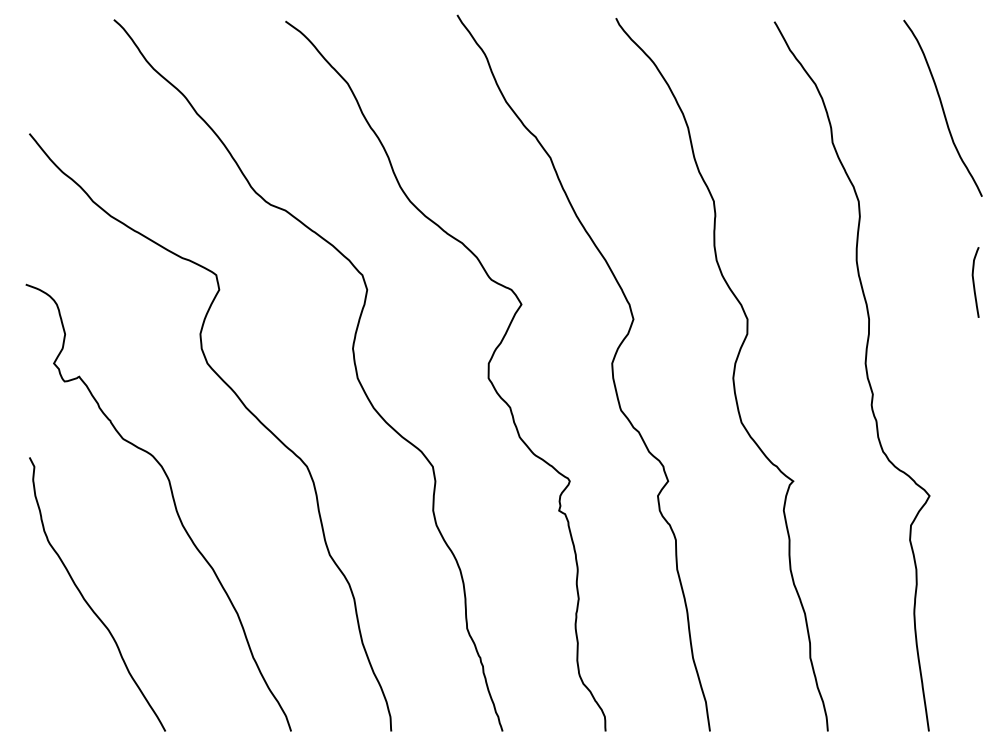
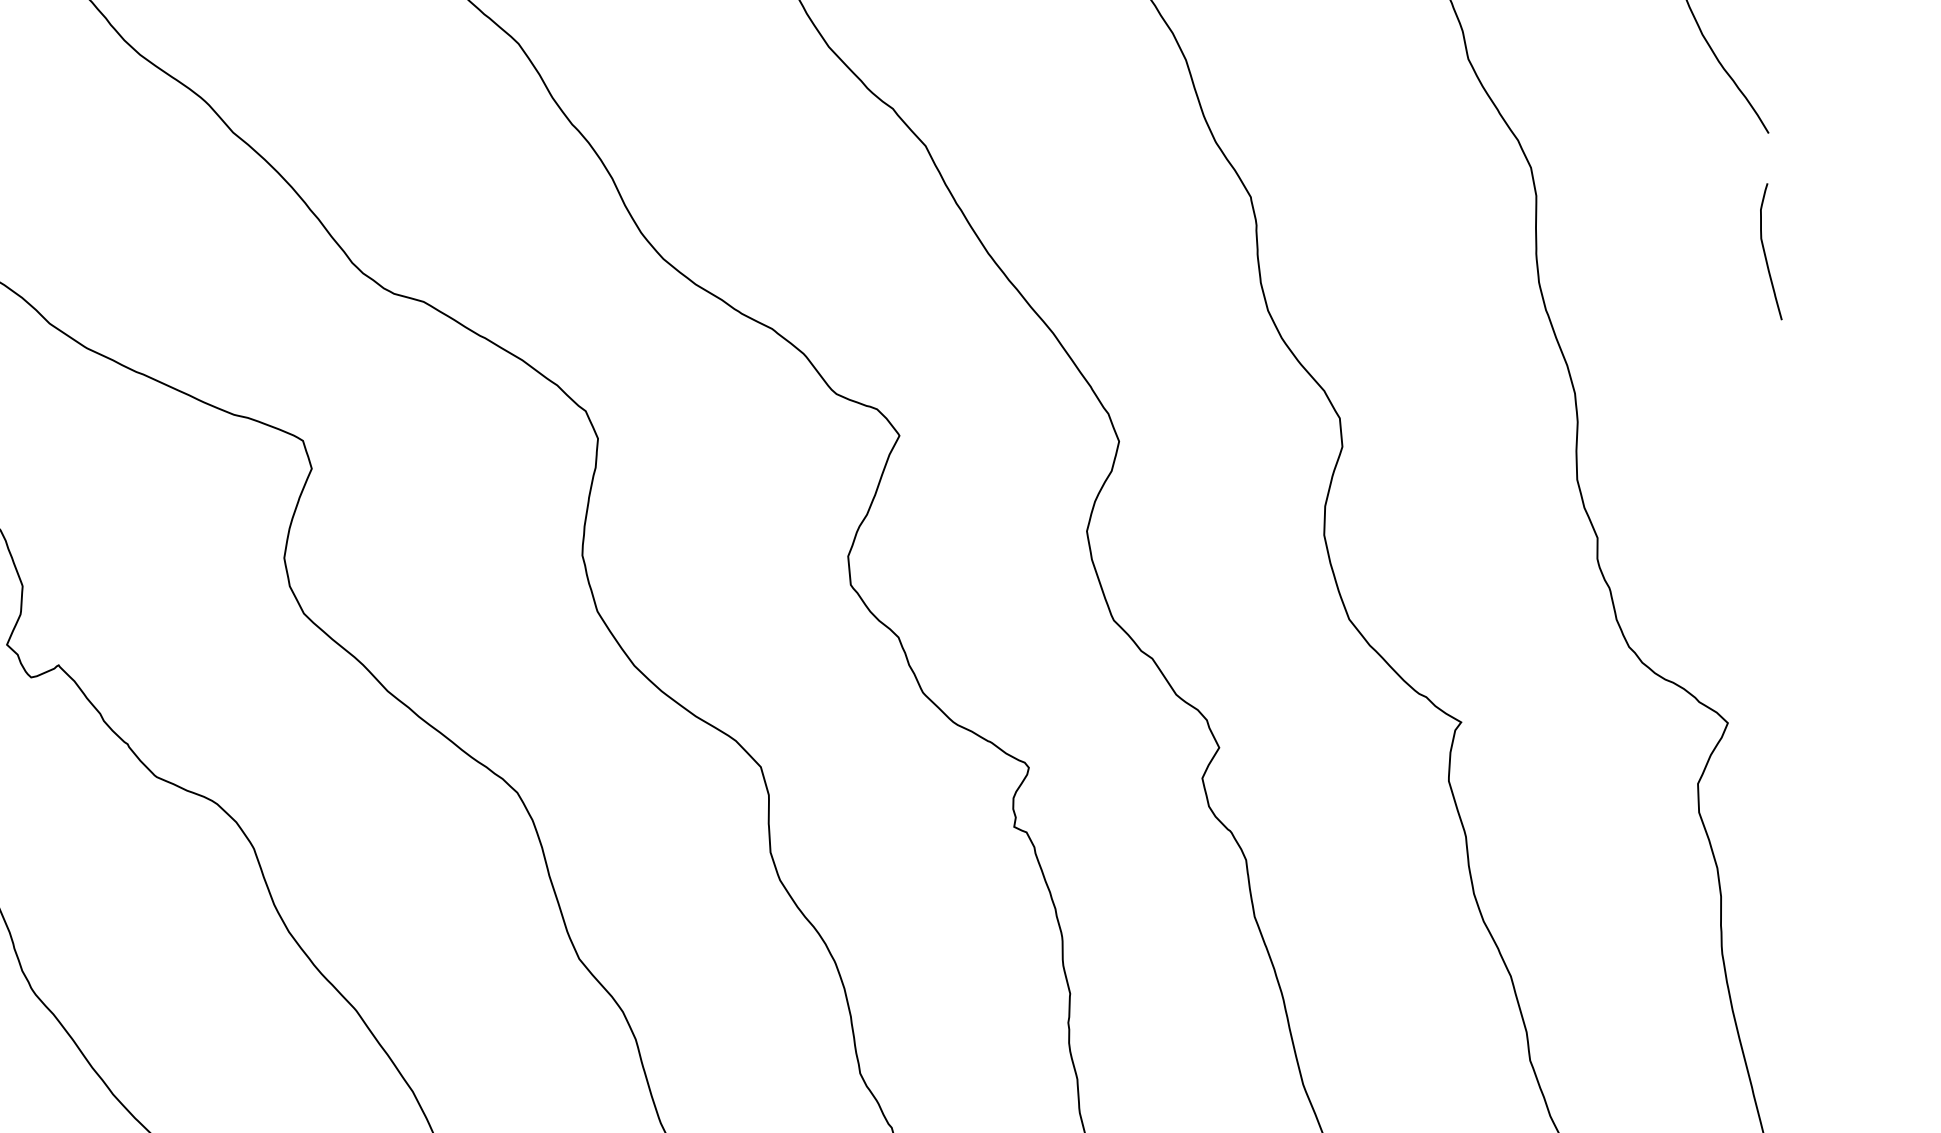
curve: (974, 282) -> (1766, 252), moved

